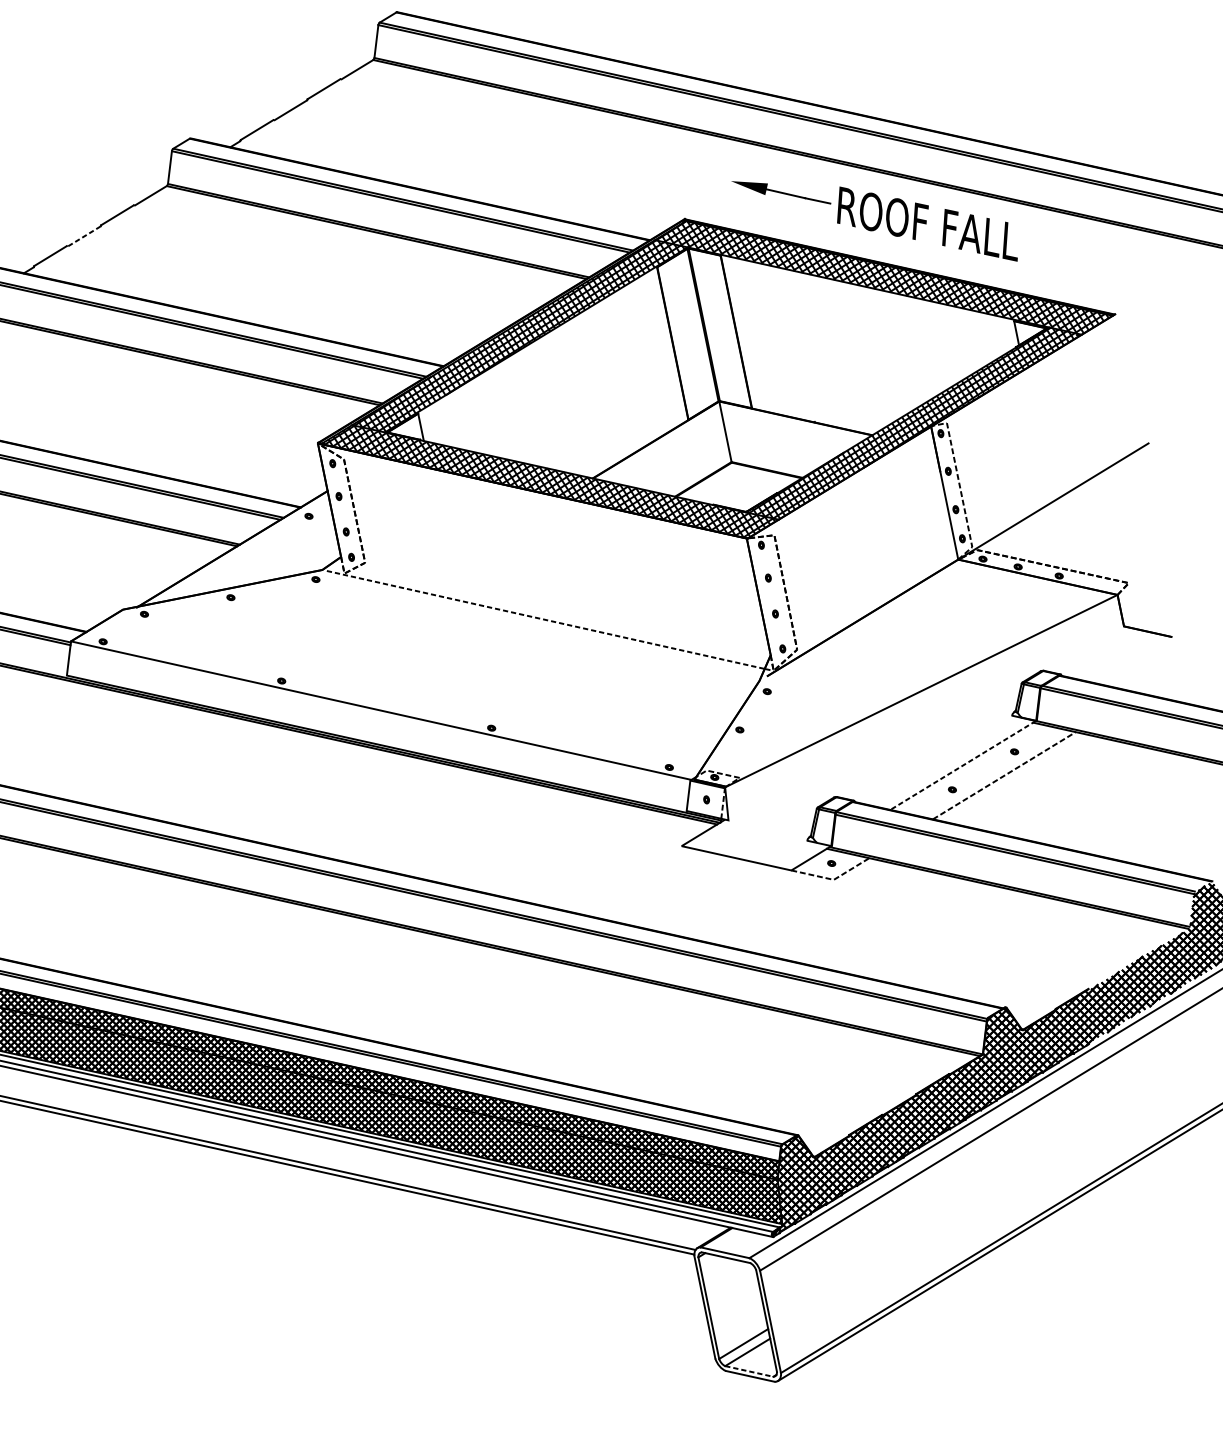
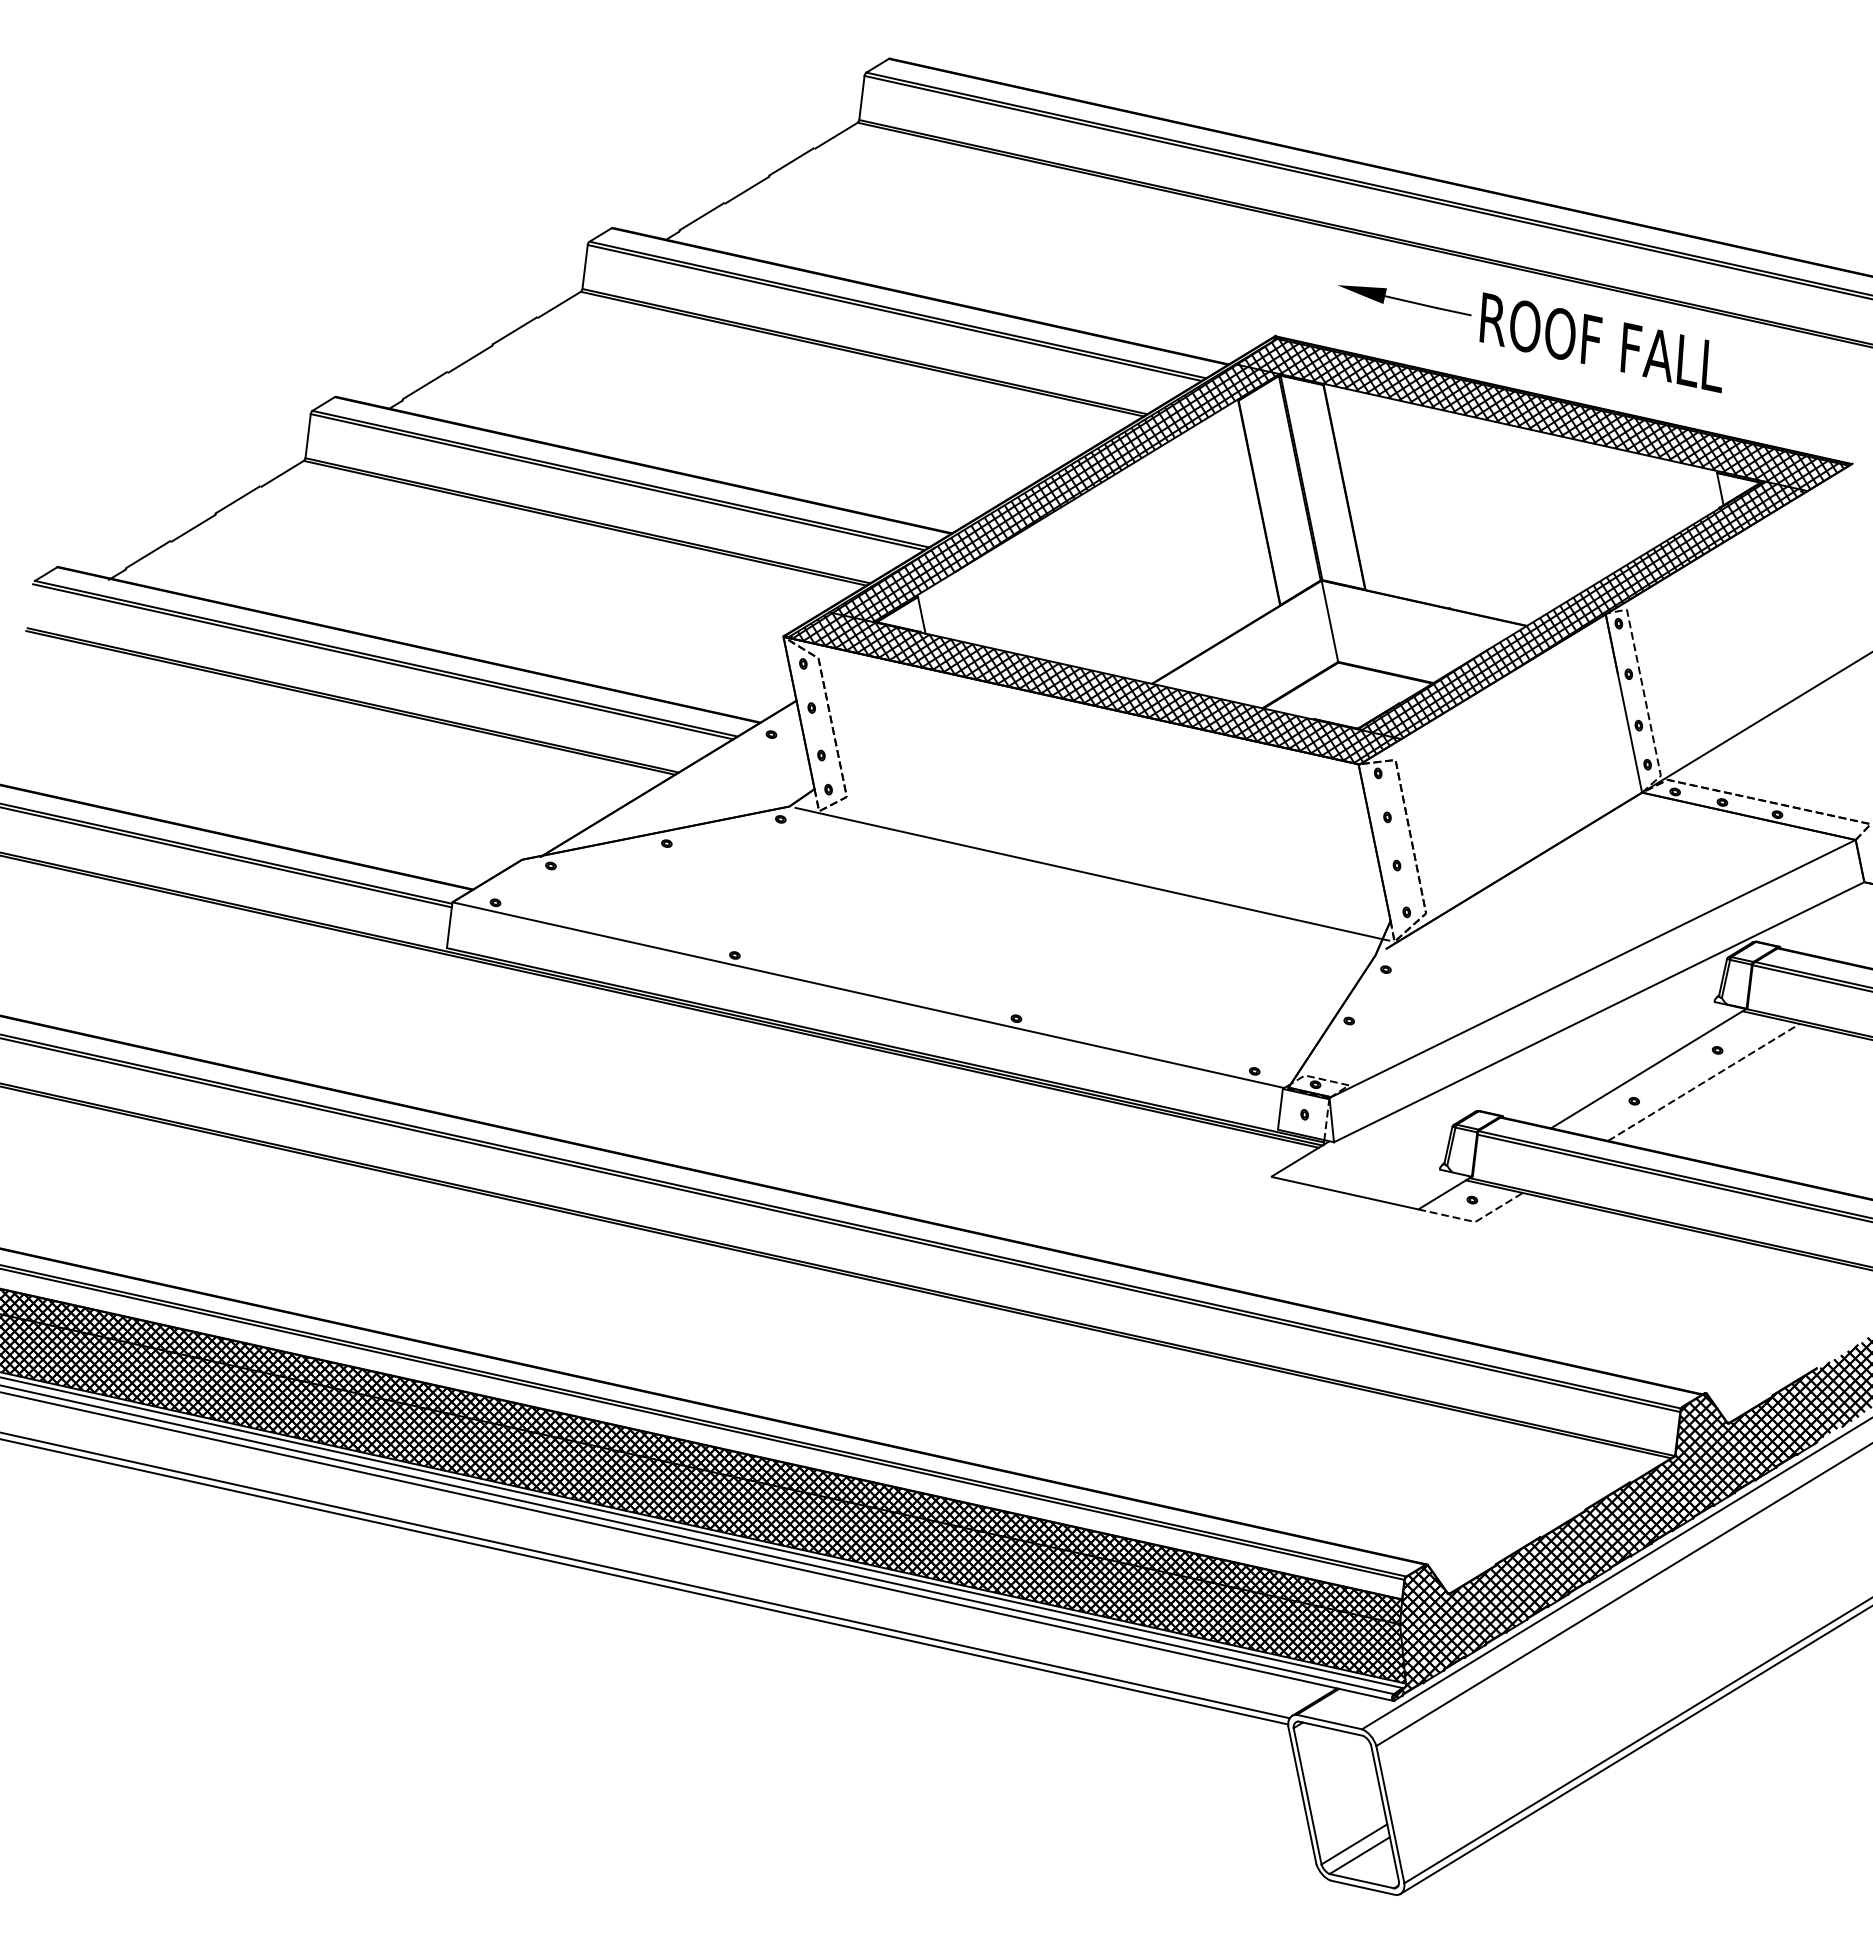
line: (84, 236) -> (470, 359), dashed -> solid
line: (546, 619) -> (1089, 873), dashed -> solid
line: (926, 723) -> (1599, 1012), added
line: (963, 765) -> (1648, 1068), dashed -> solid
line: (749, 1371) -> (1362, 1881), dashed -> solid

